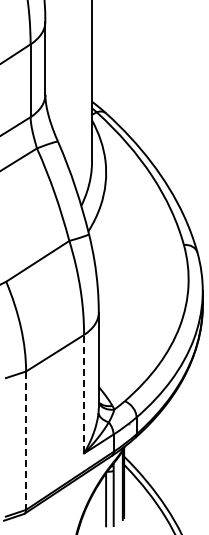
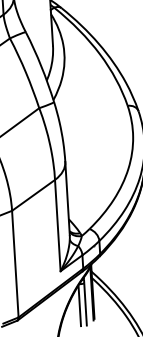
line: (84, 393) -> (58, 225), dashed -> solid
line: (26, 441) -> (15, 264), dashed -> solid

